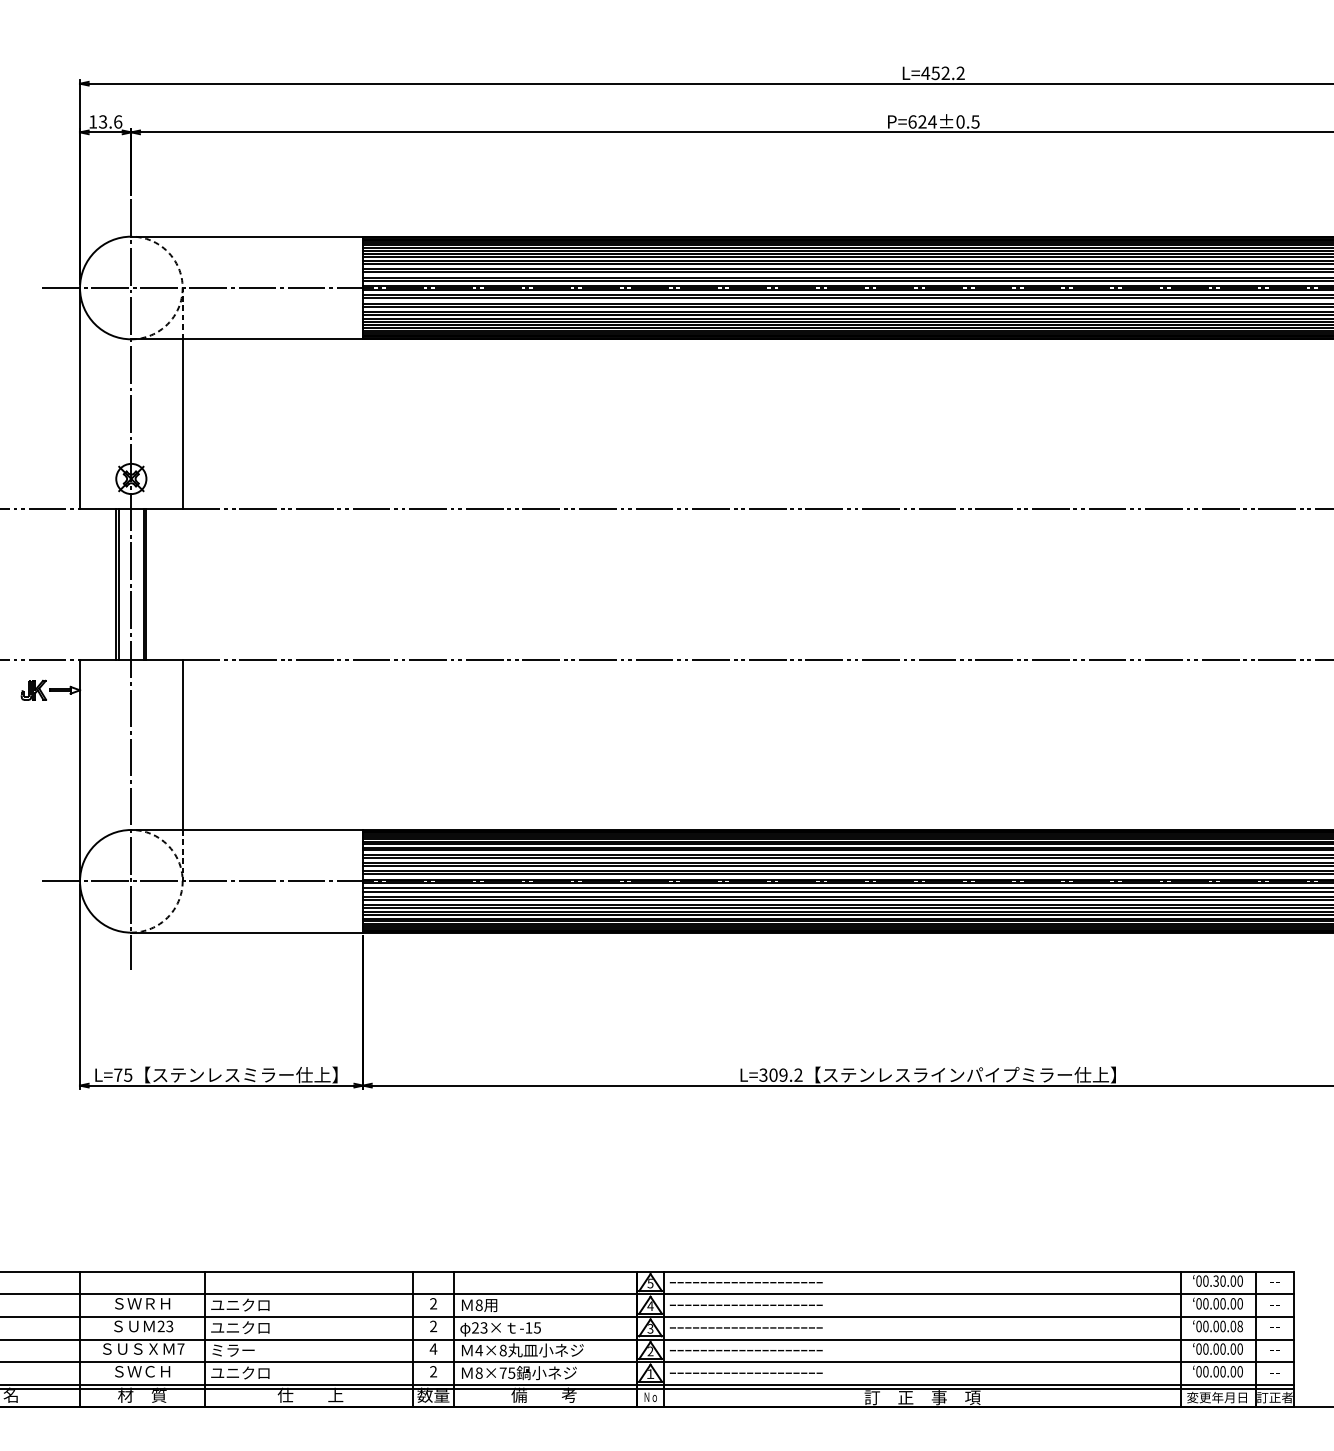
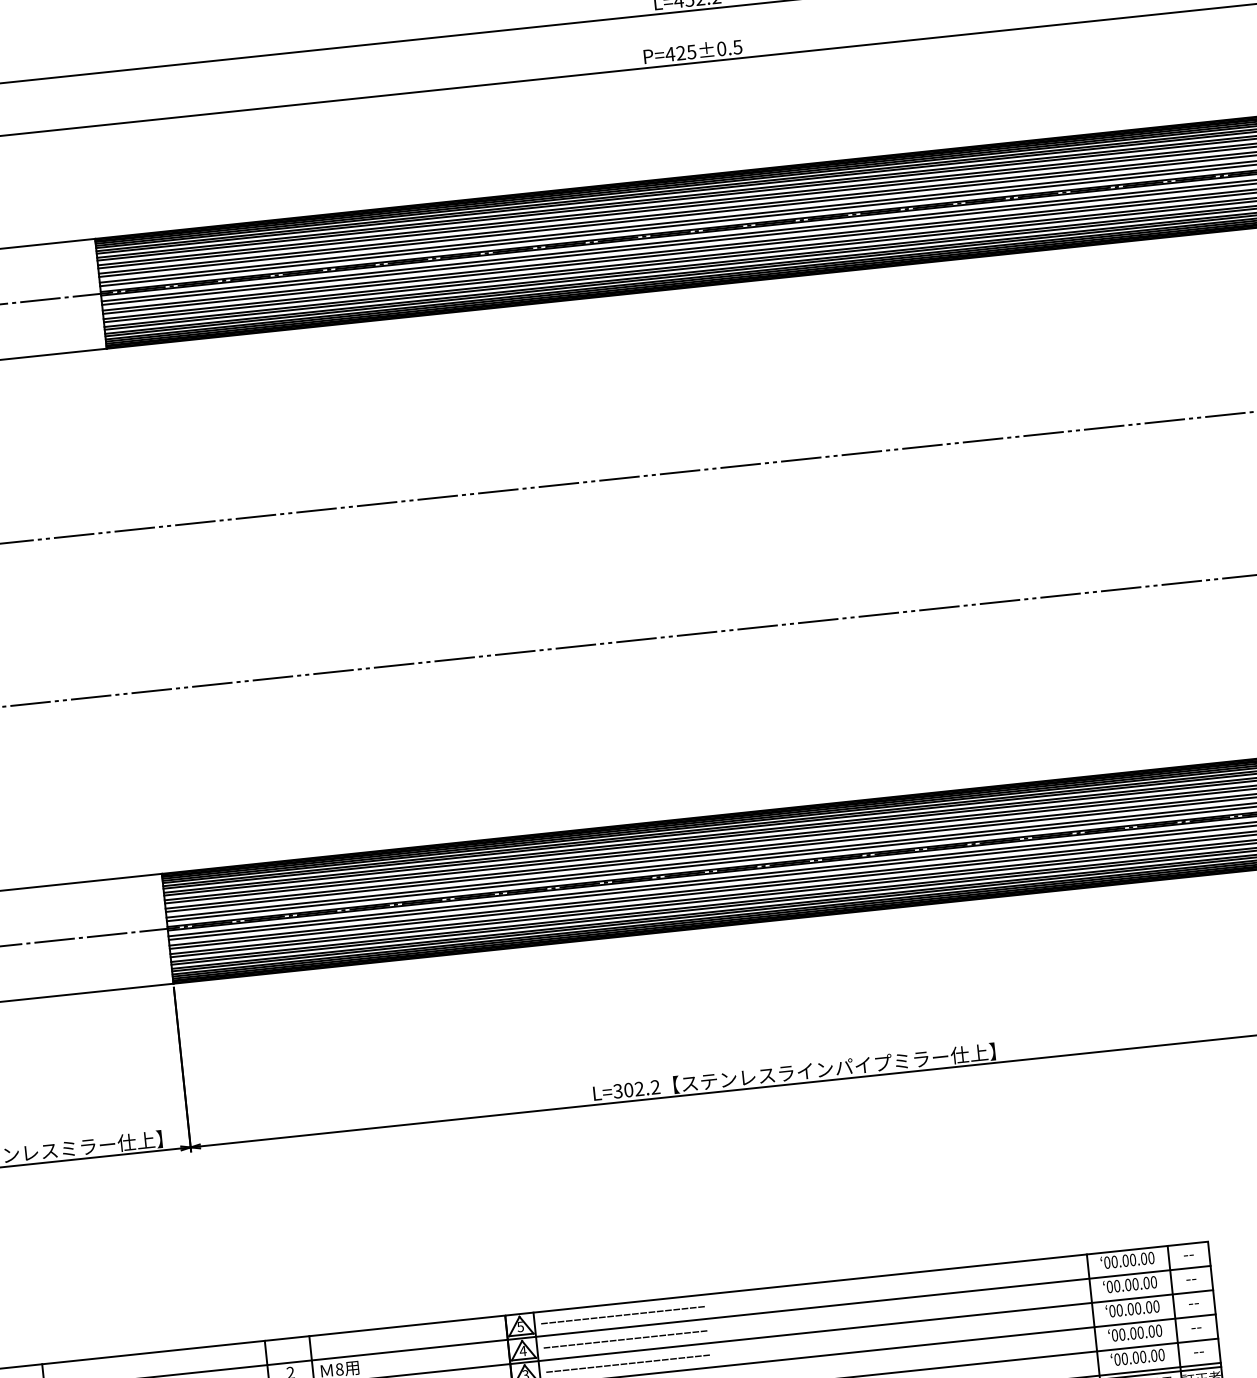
text: (922, 121) -> (680, 52), P=624±0.5 -> P=425±0.5
text: (783, 1075) -> (639, 1089), L=309.2 -> L=302.2
text: (1215, 1280) -> (1124, 1260), 00.30.00 -> 00.00.00
text: (1239, 1326) -> (1155, 1306), 00.00.08 -> 00.00.00

